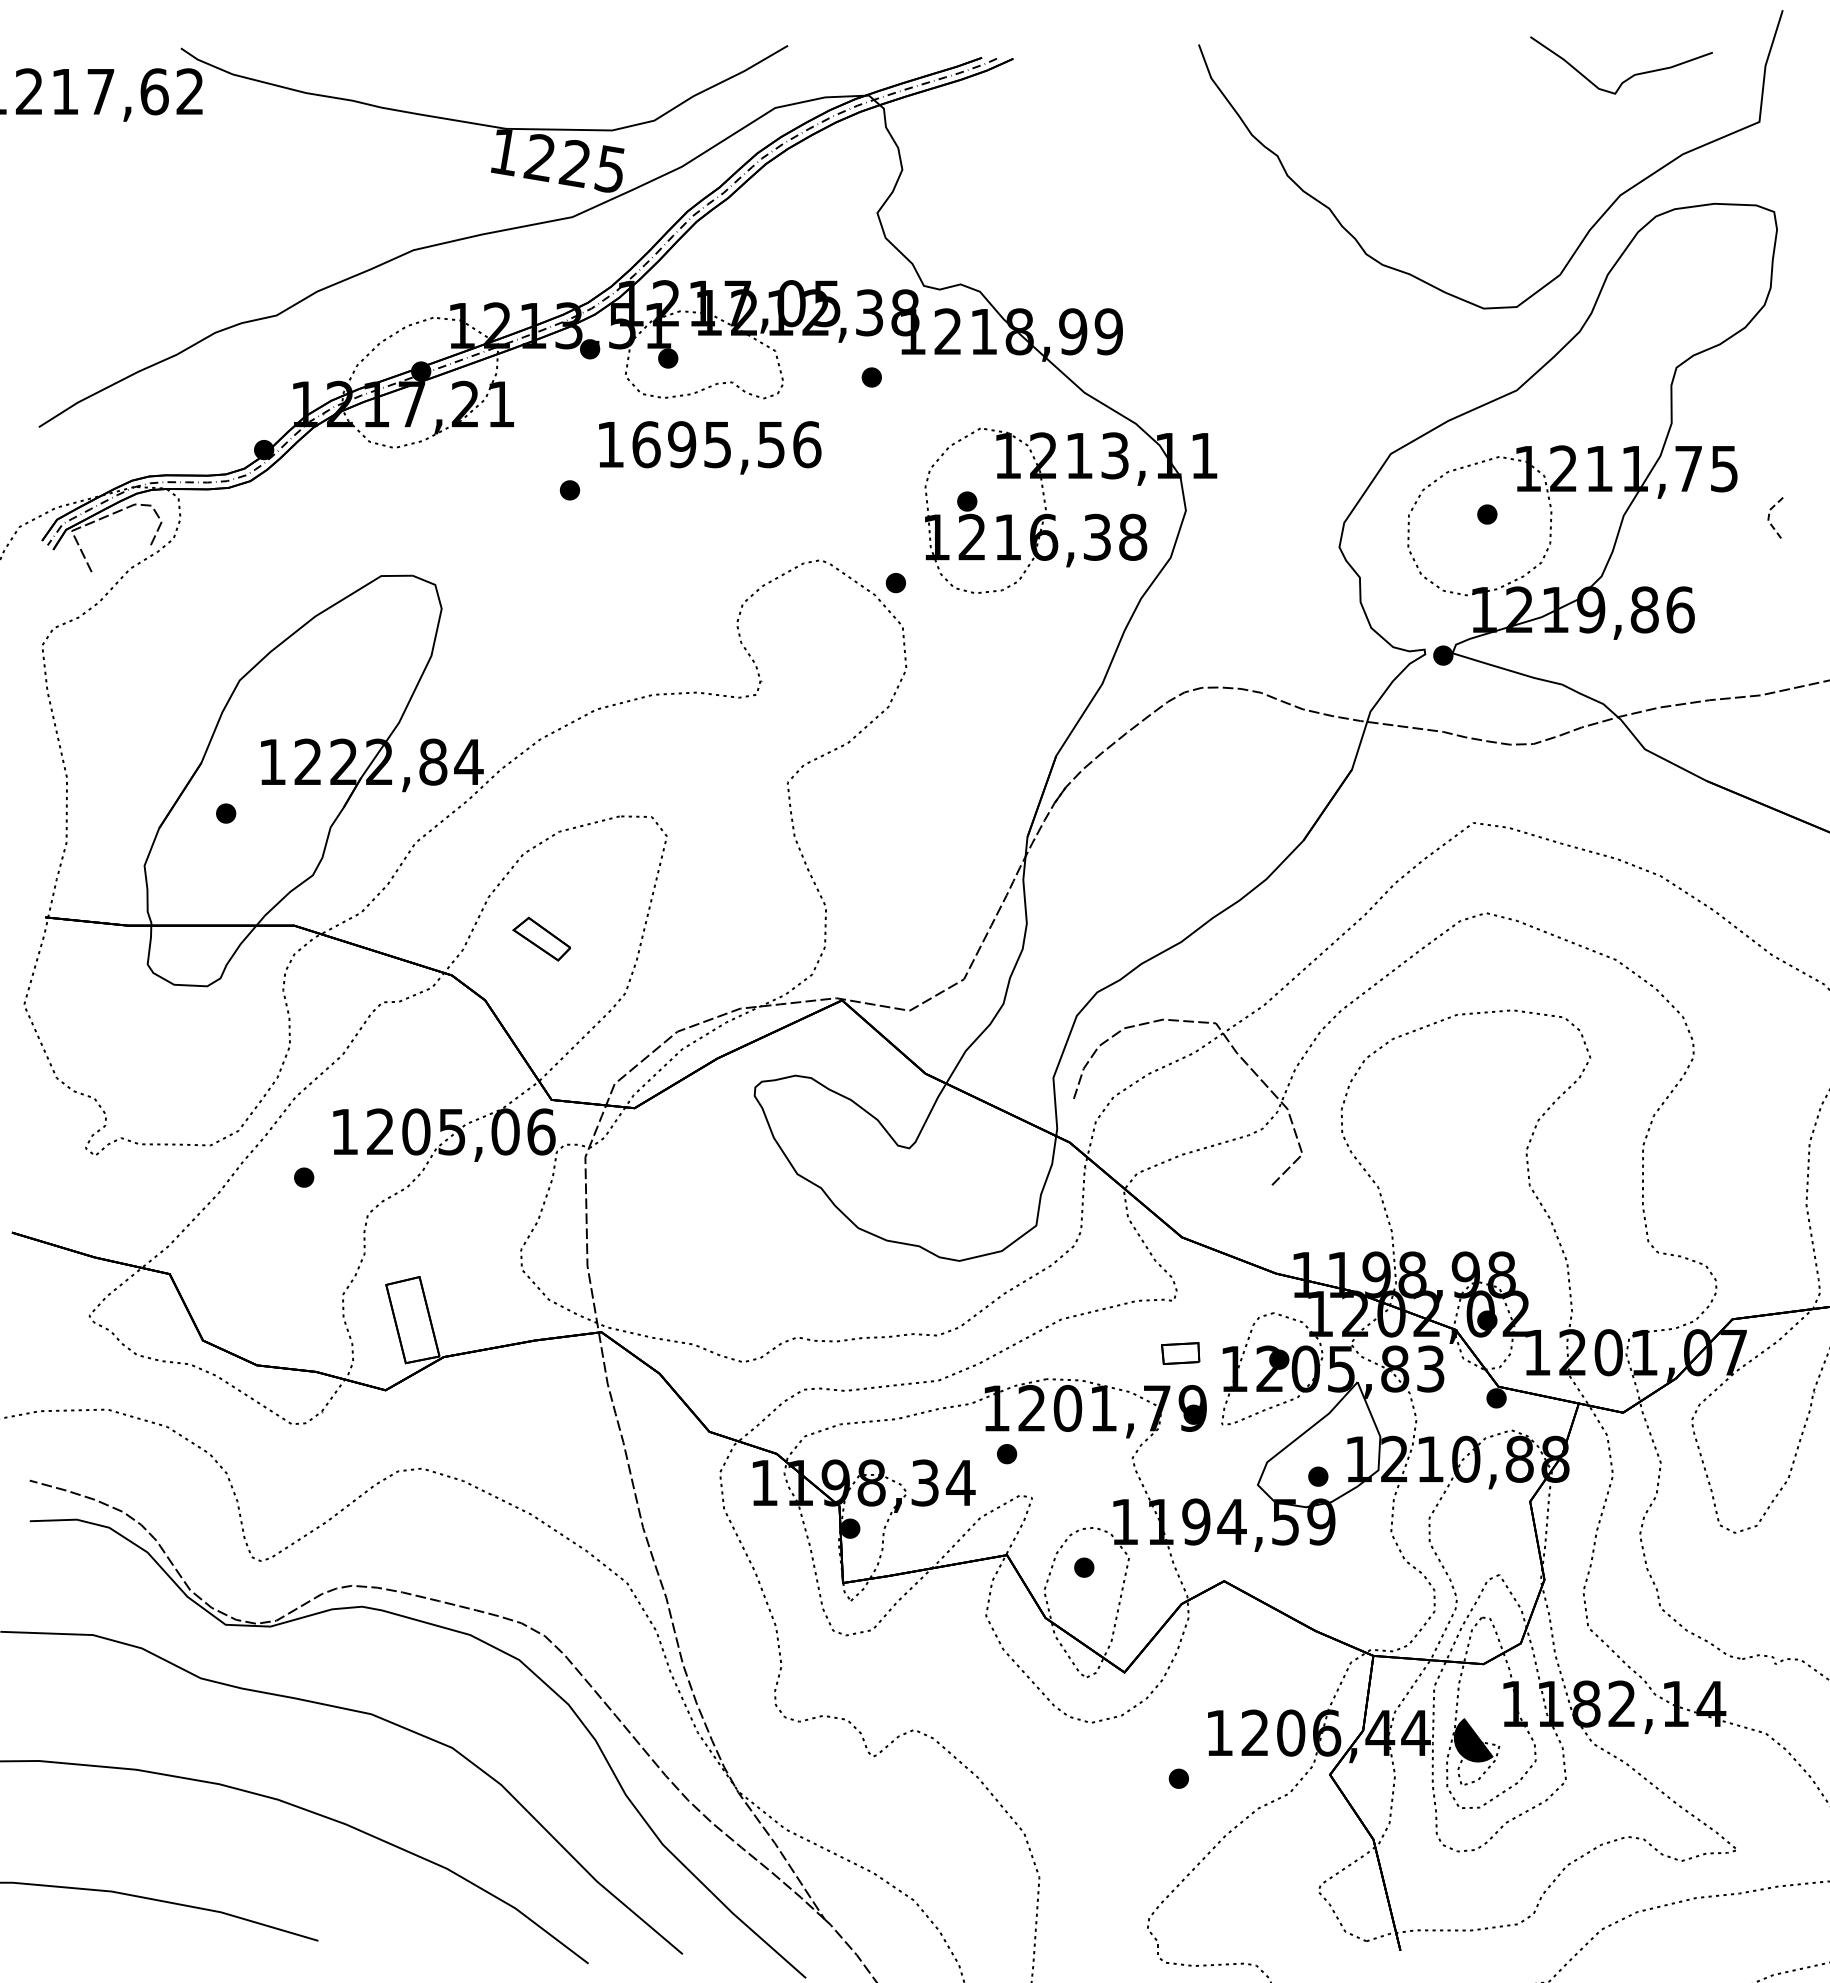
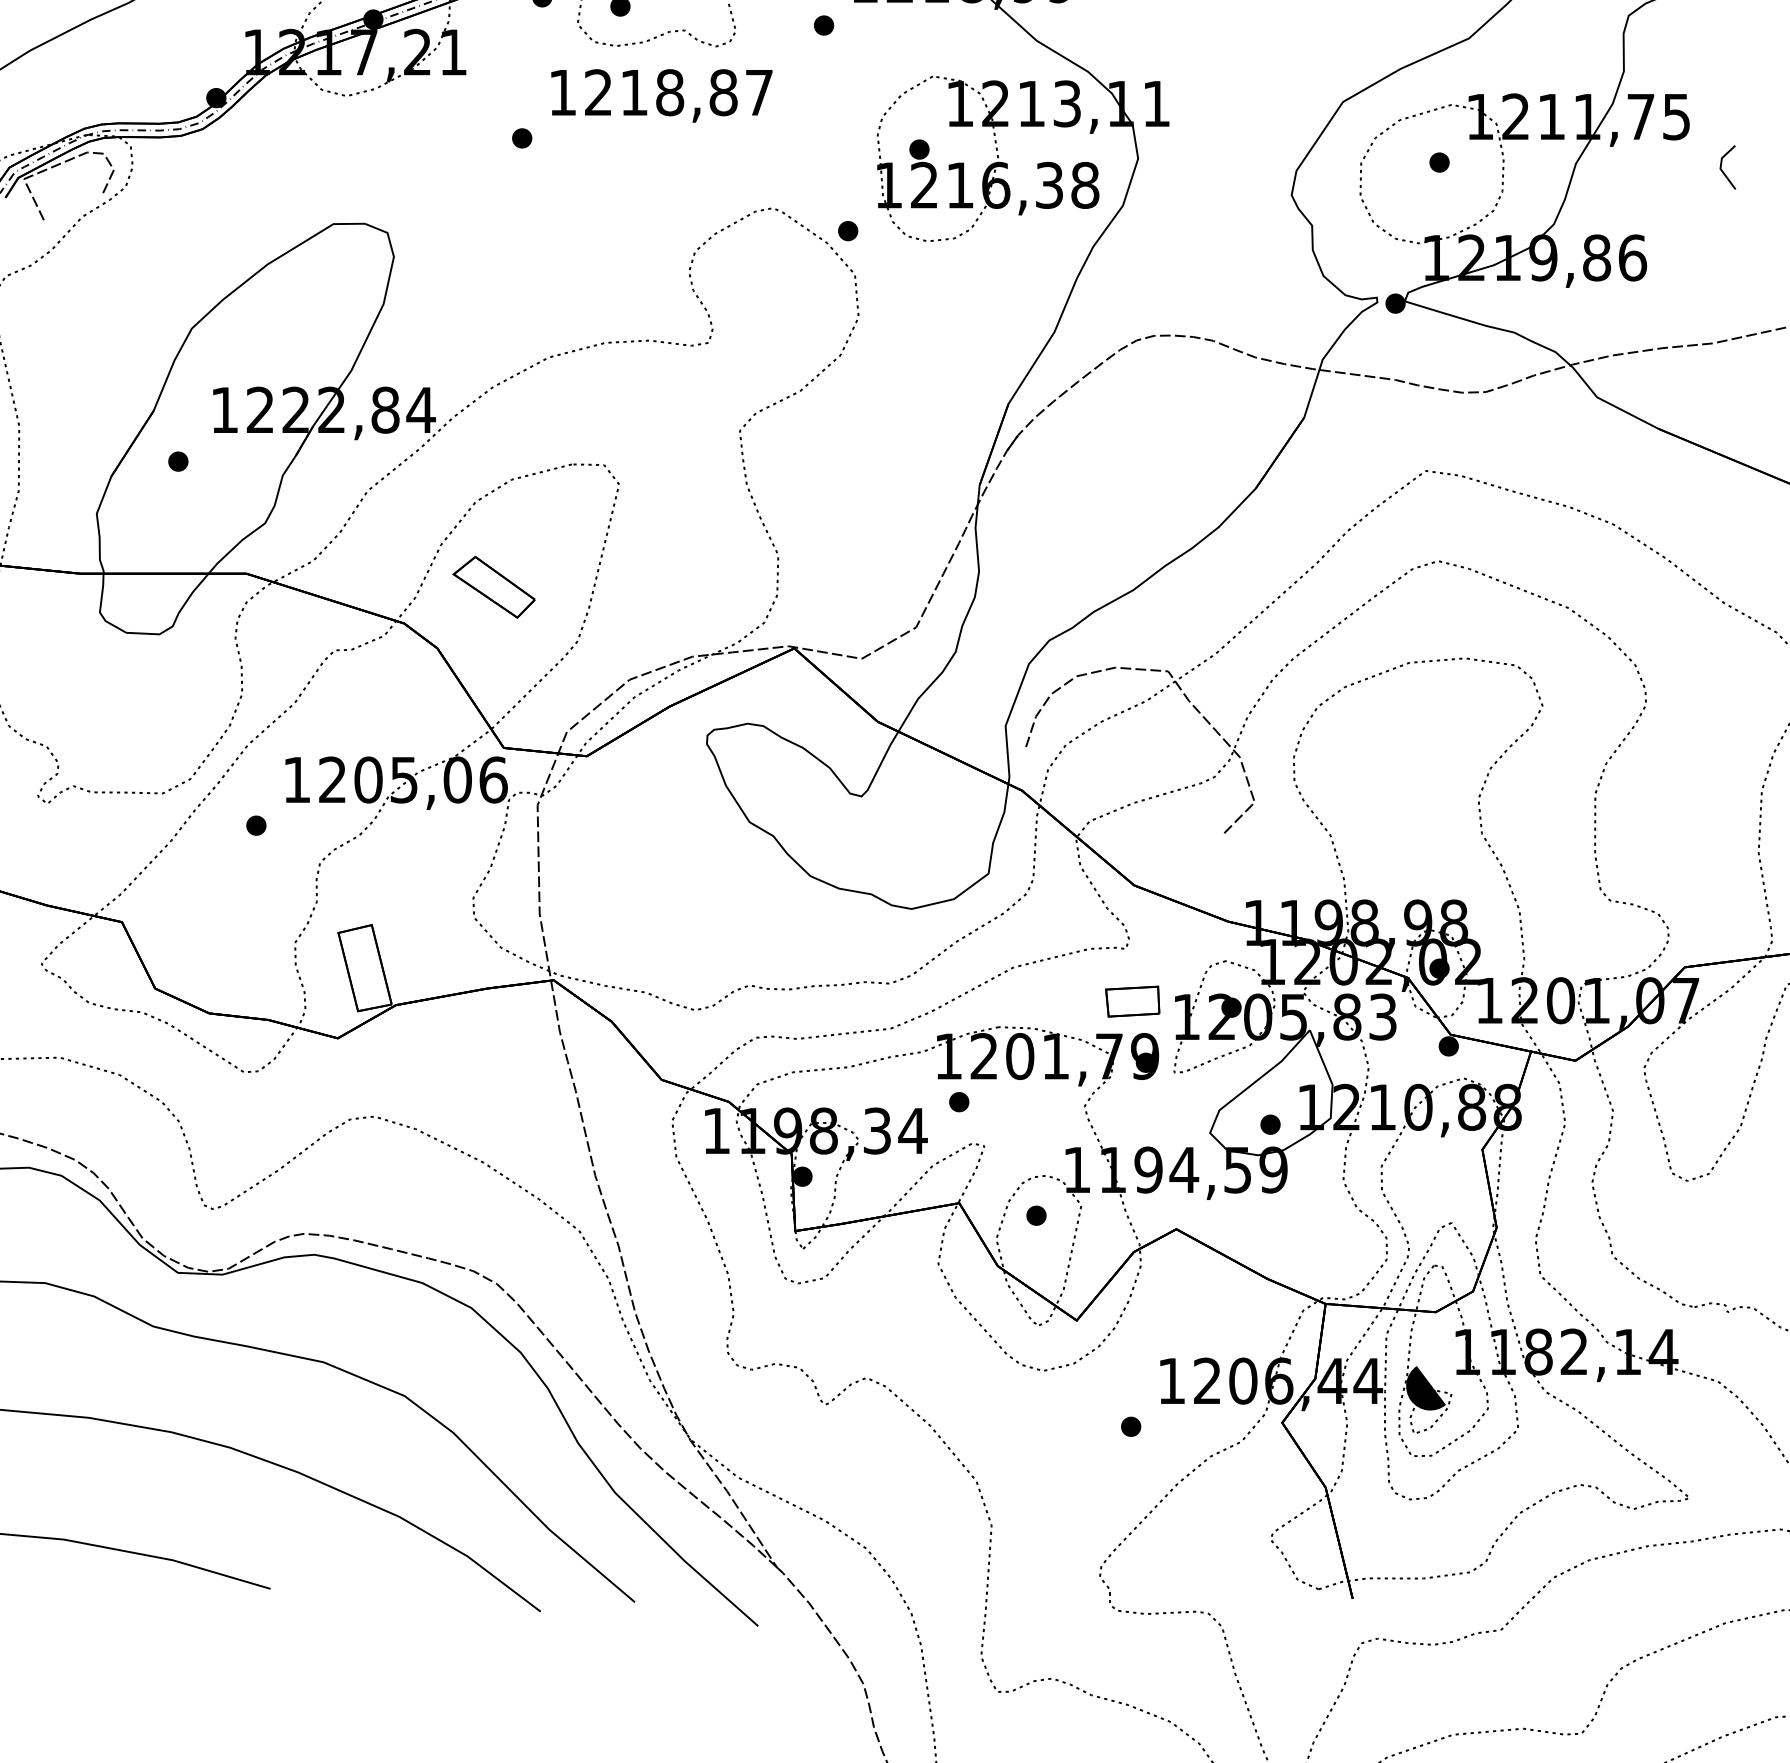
text: (726, 444) -> (678, 92), 1695,56 -> 1218,87
line: (1768, 518) -> (1720, 166), dashed -> solid
part: (541, 938) -> (493, 586), size x1.43
part: (1180, 1353) -> (1132, 1001), size x1.43

